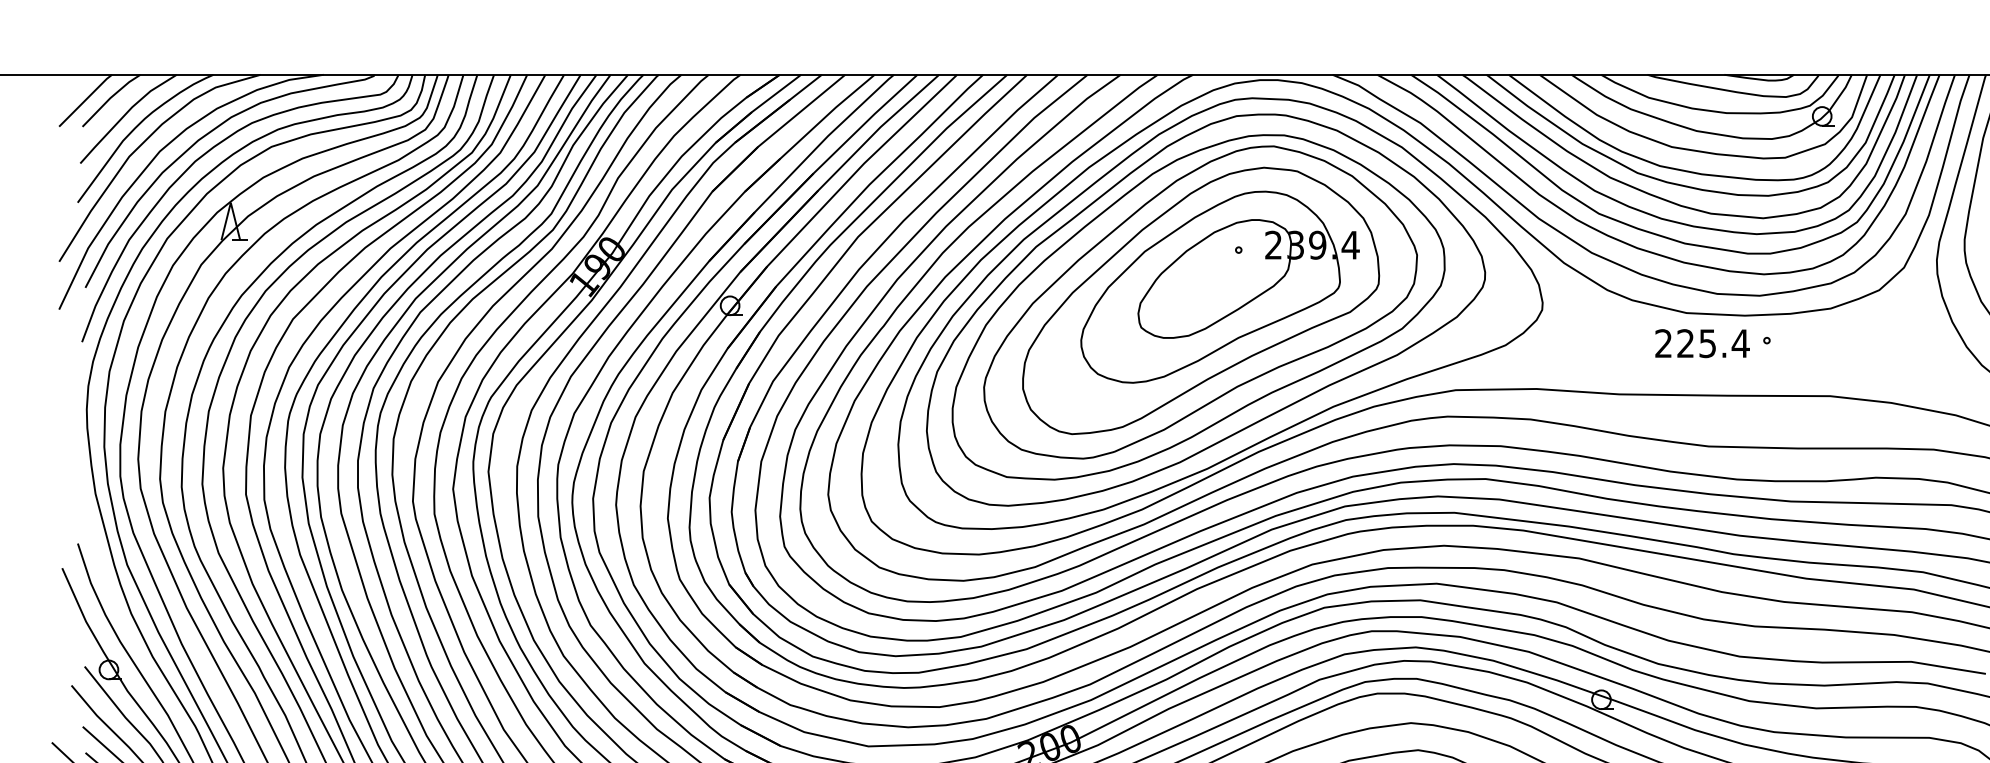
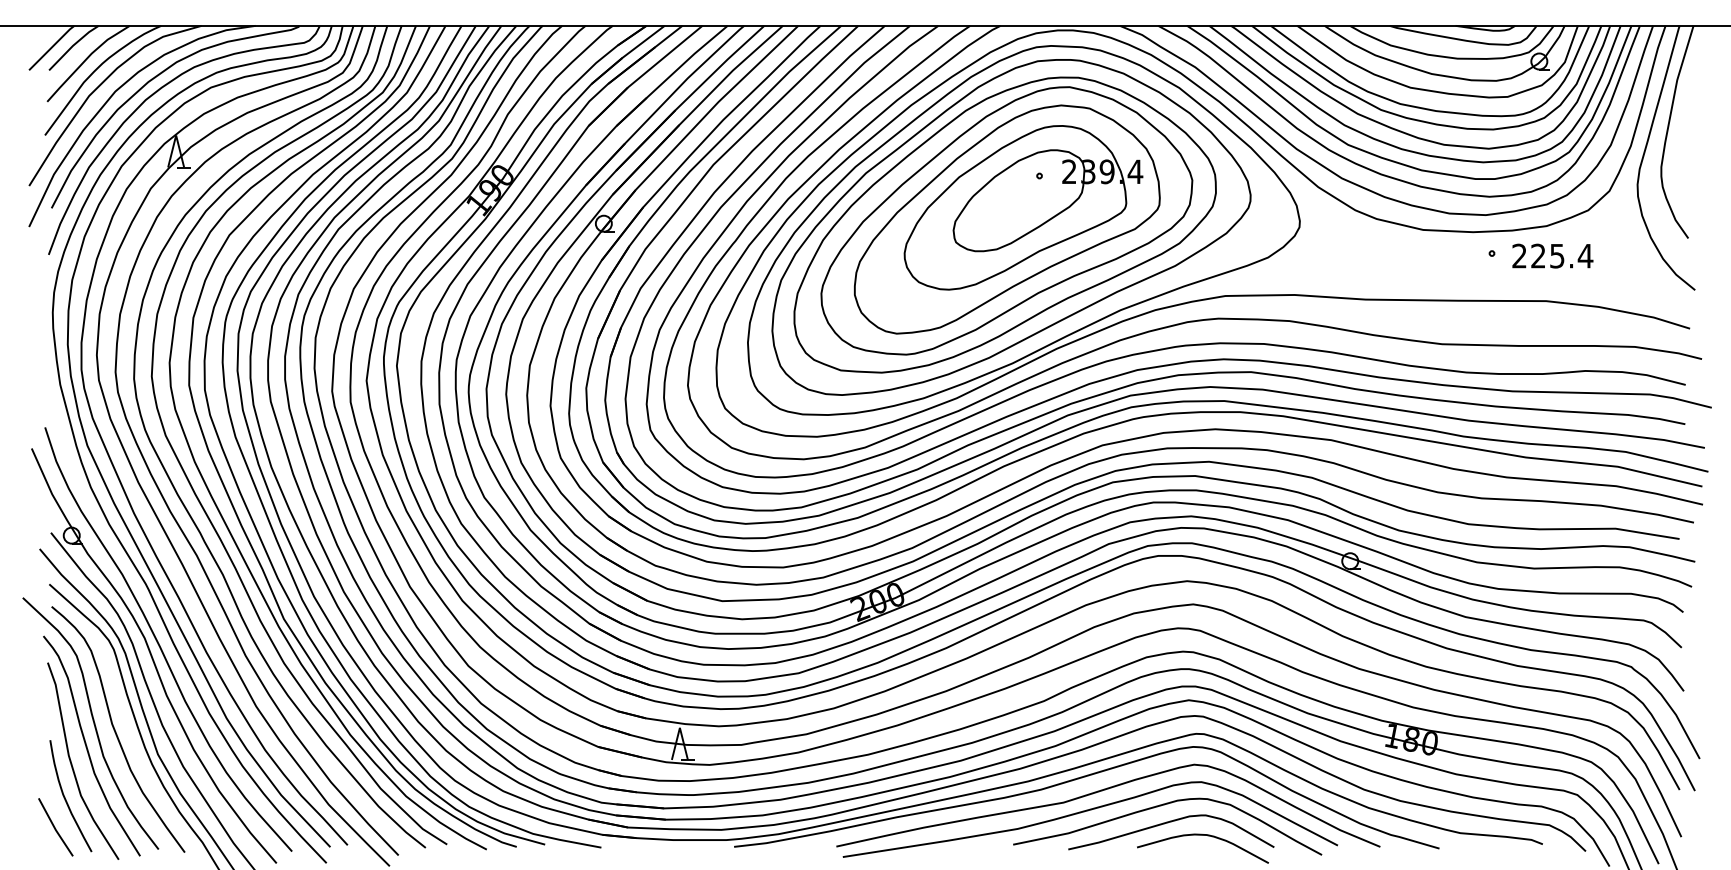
text: (1702, 342) -> (1552, 255), moved

